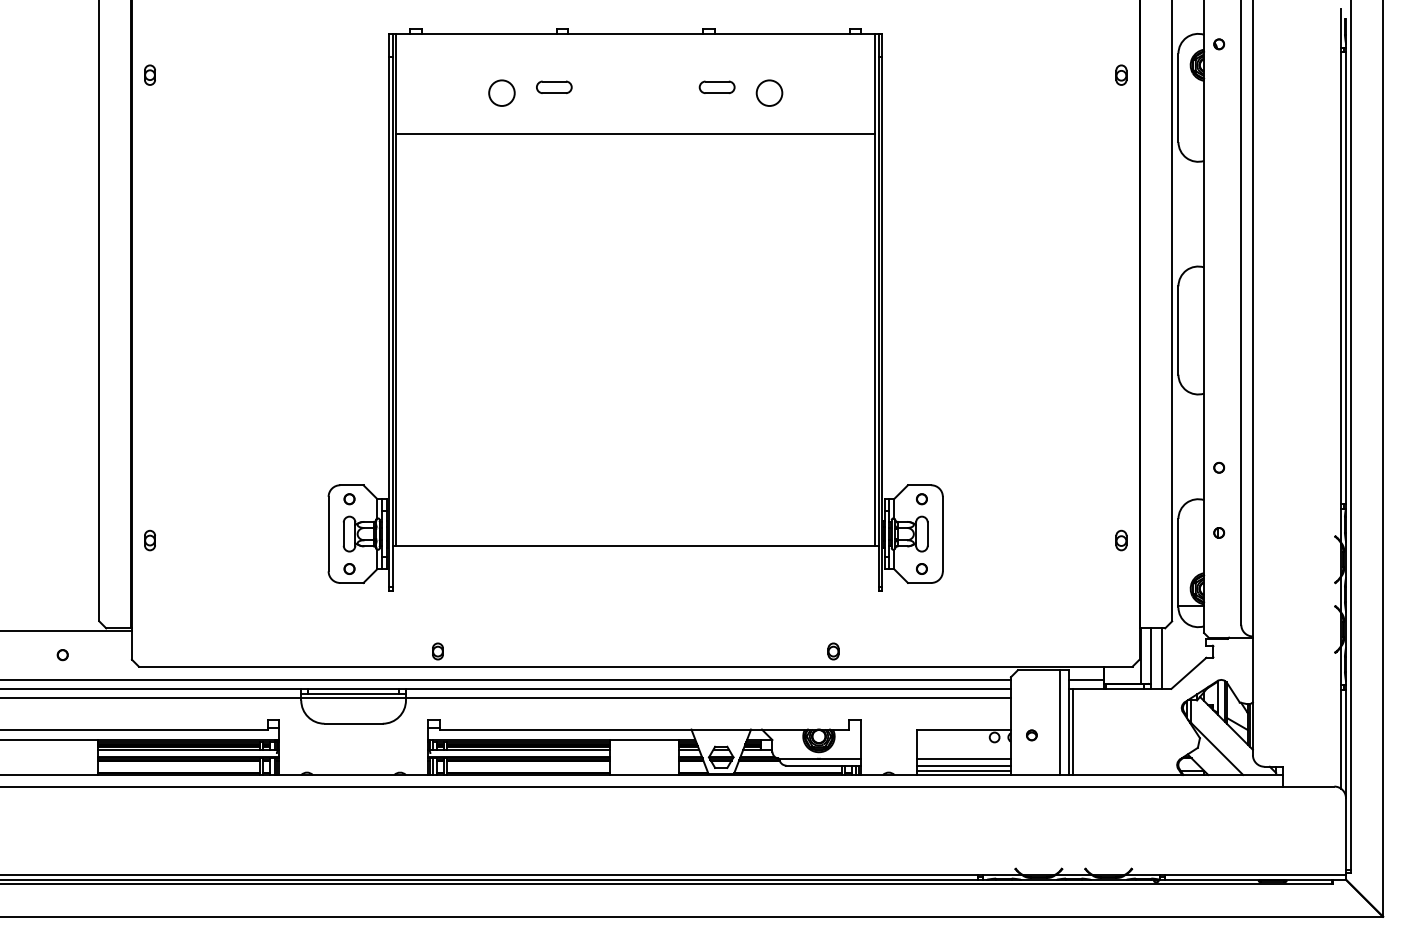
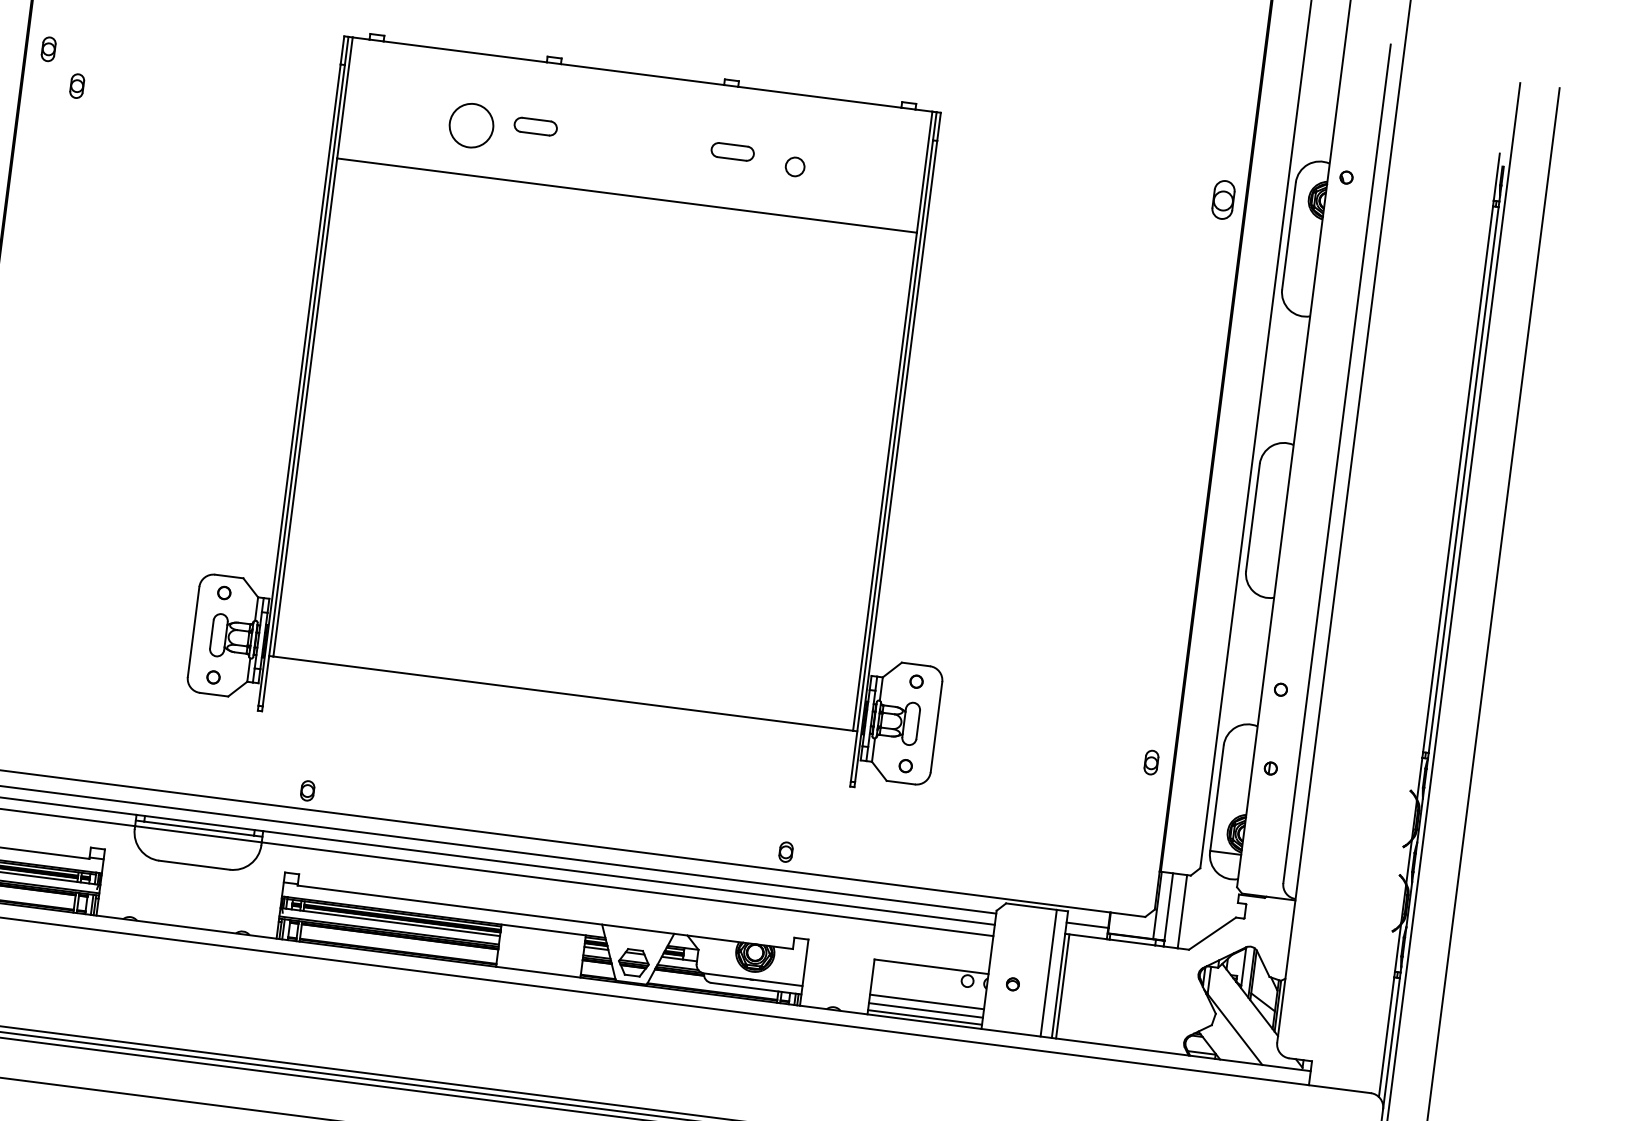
part: (1121, 74) -> (1223, 198), size x1.6
circle: (501, 92) -> (471, 124), size x1.4
circle: (769, 92) -> (795, 166), size x0.6
part: (176, 101) -> (76, 85), added

